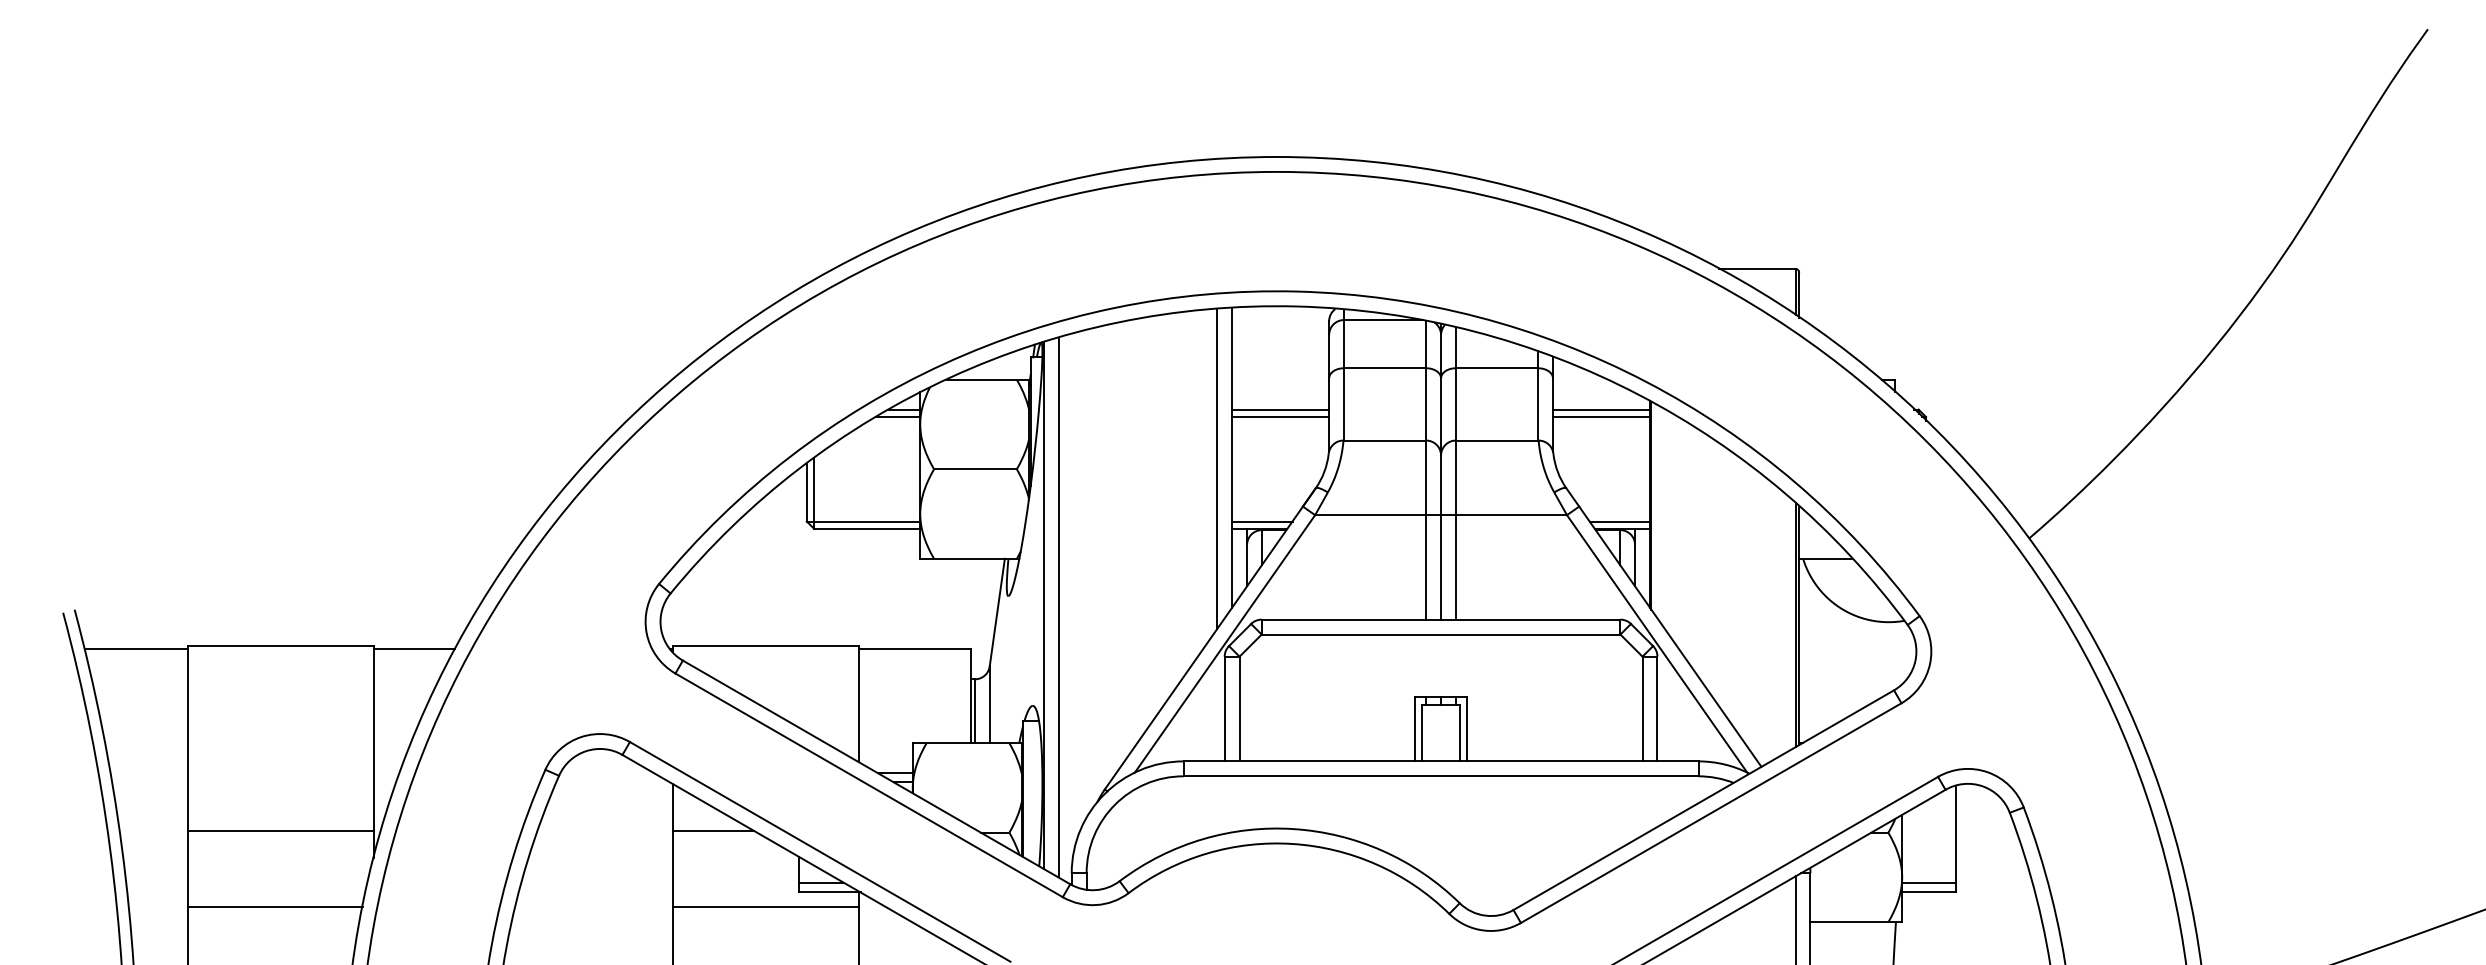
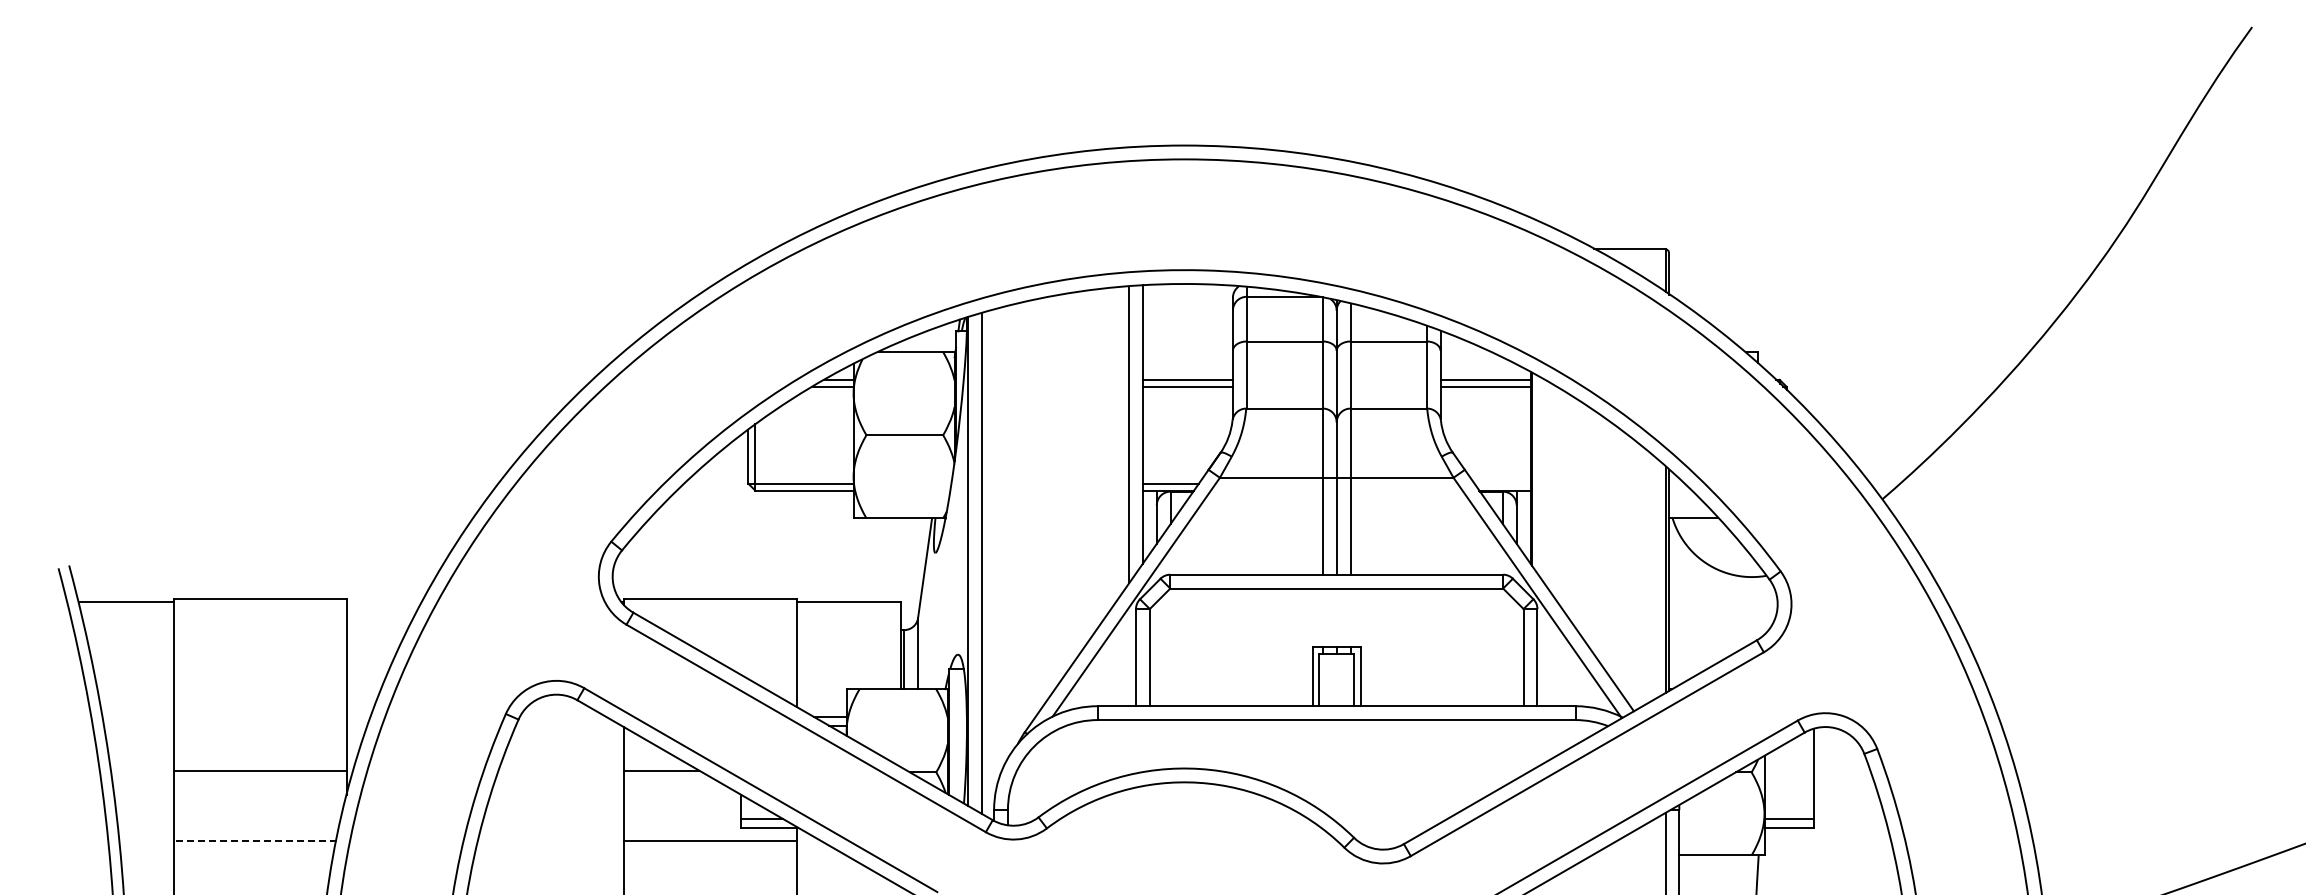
line: (1619, 521) -> (1502, 483), removed
line: (414, 649) -> (384, 602), removed
line: (274, 906) -> (254, 840), solid -> dashed

